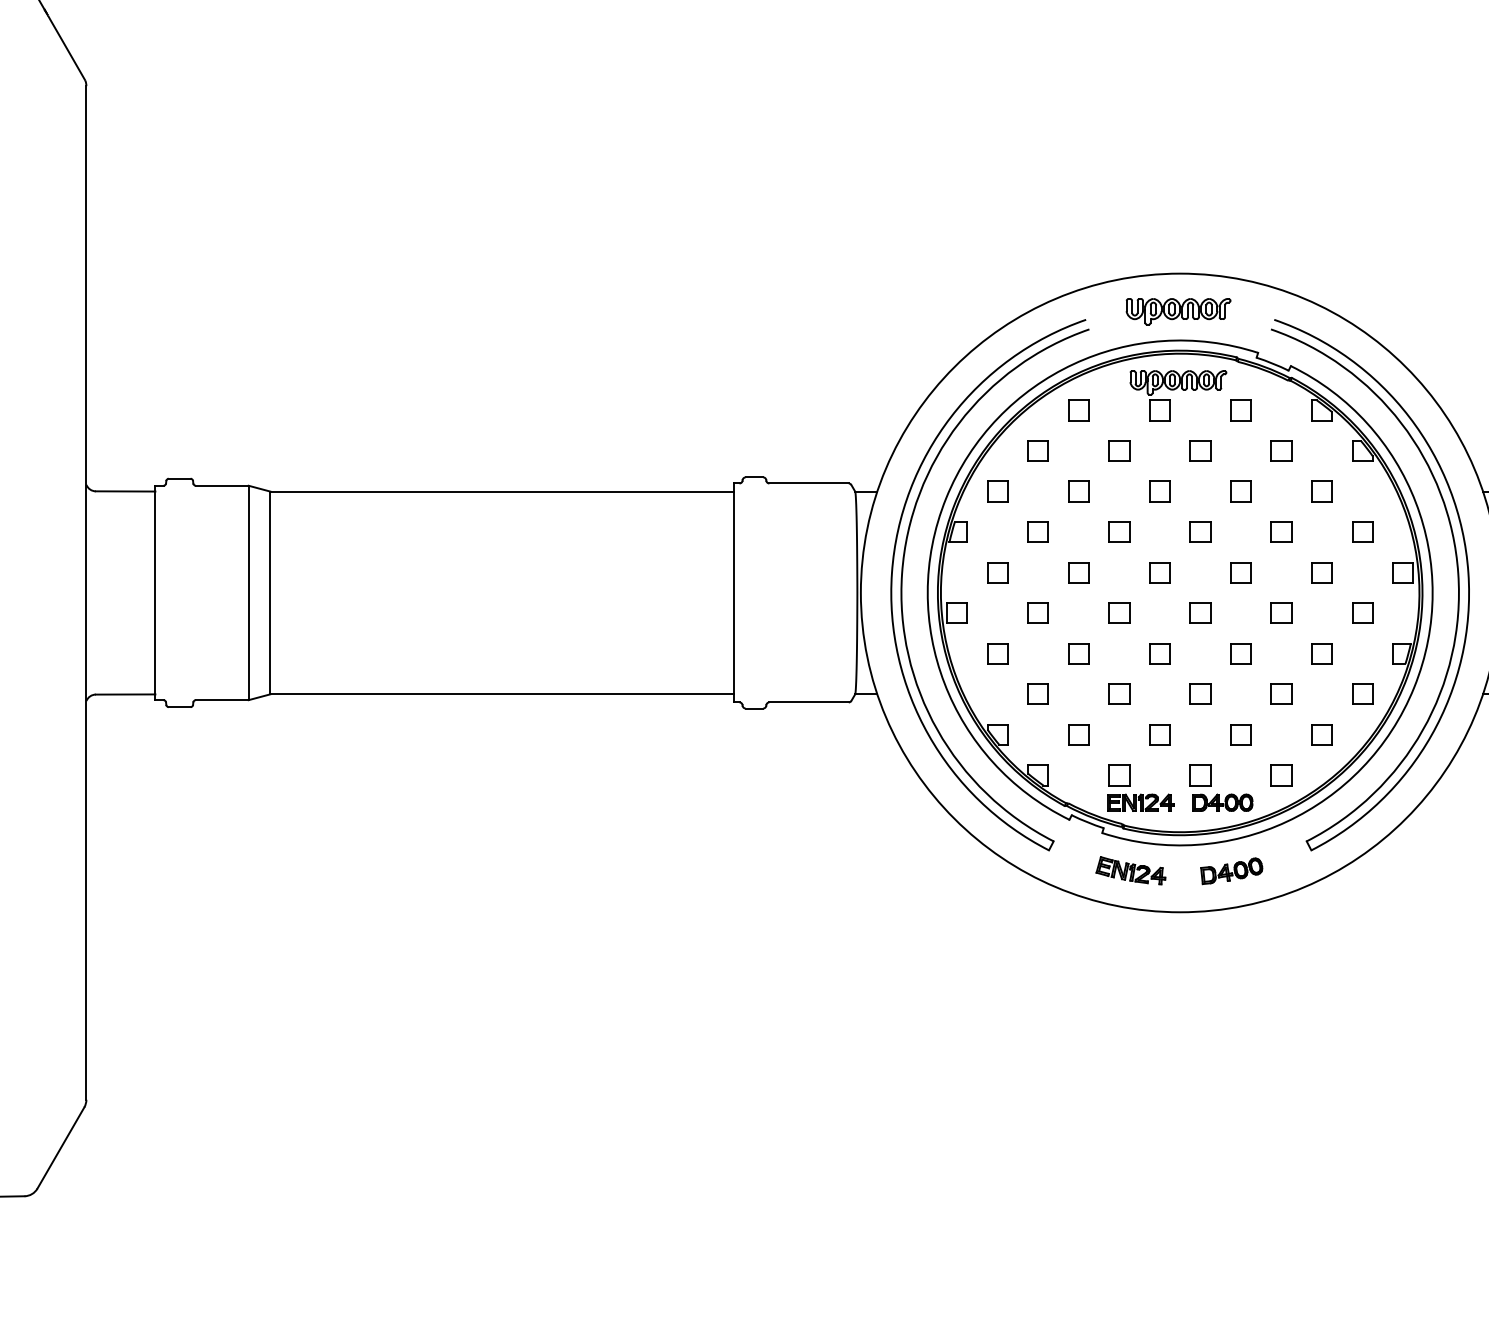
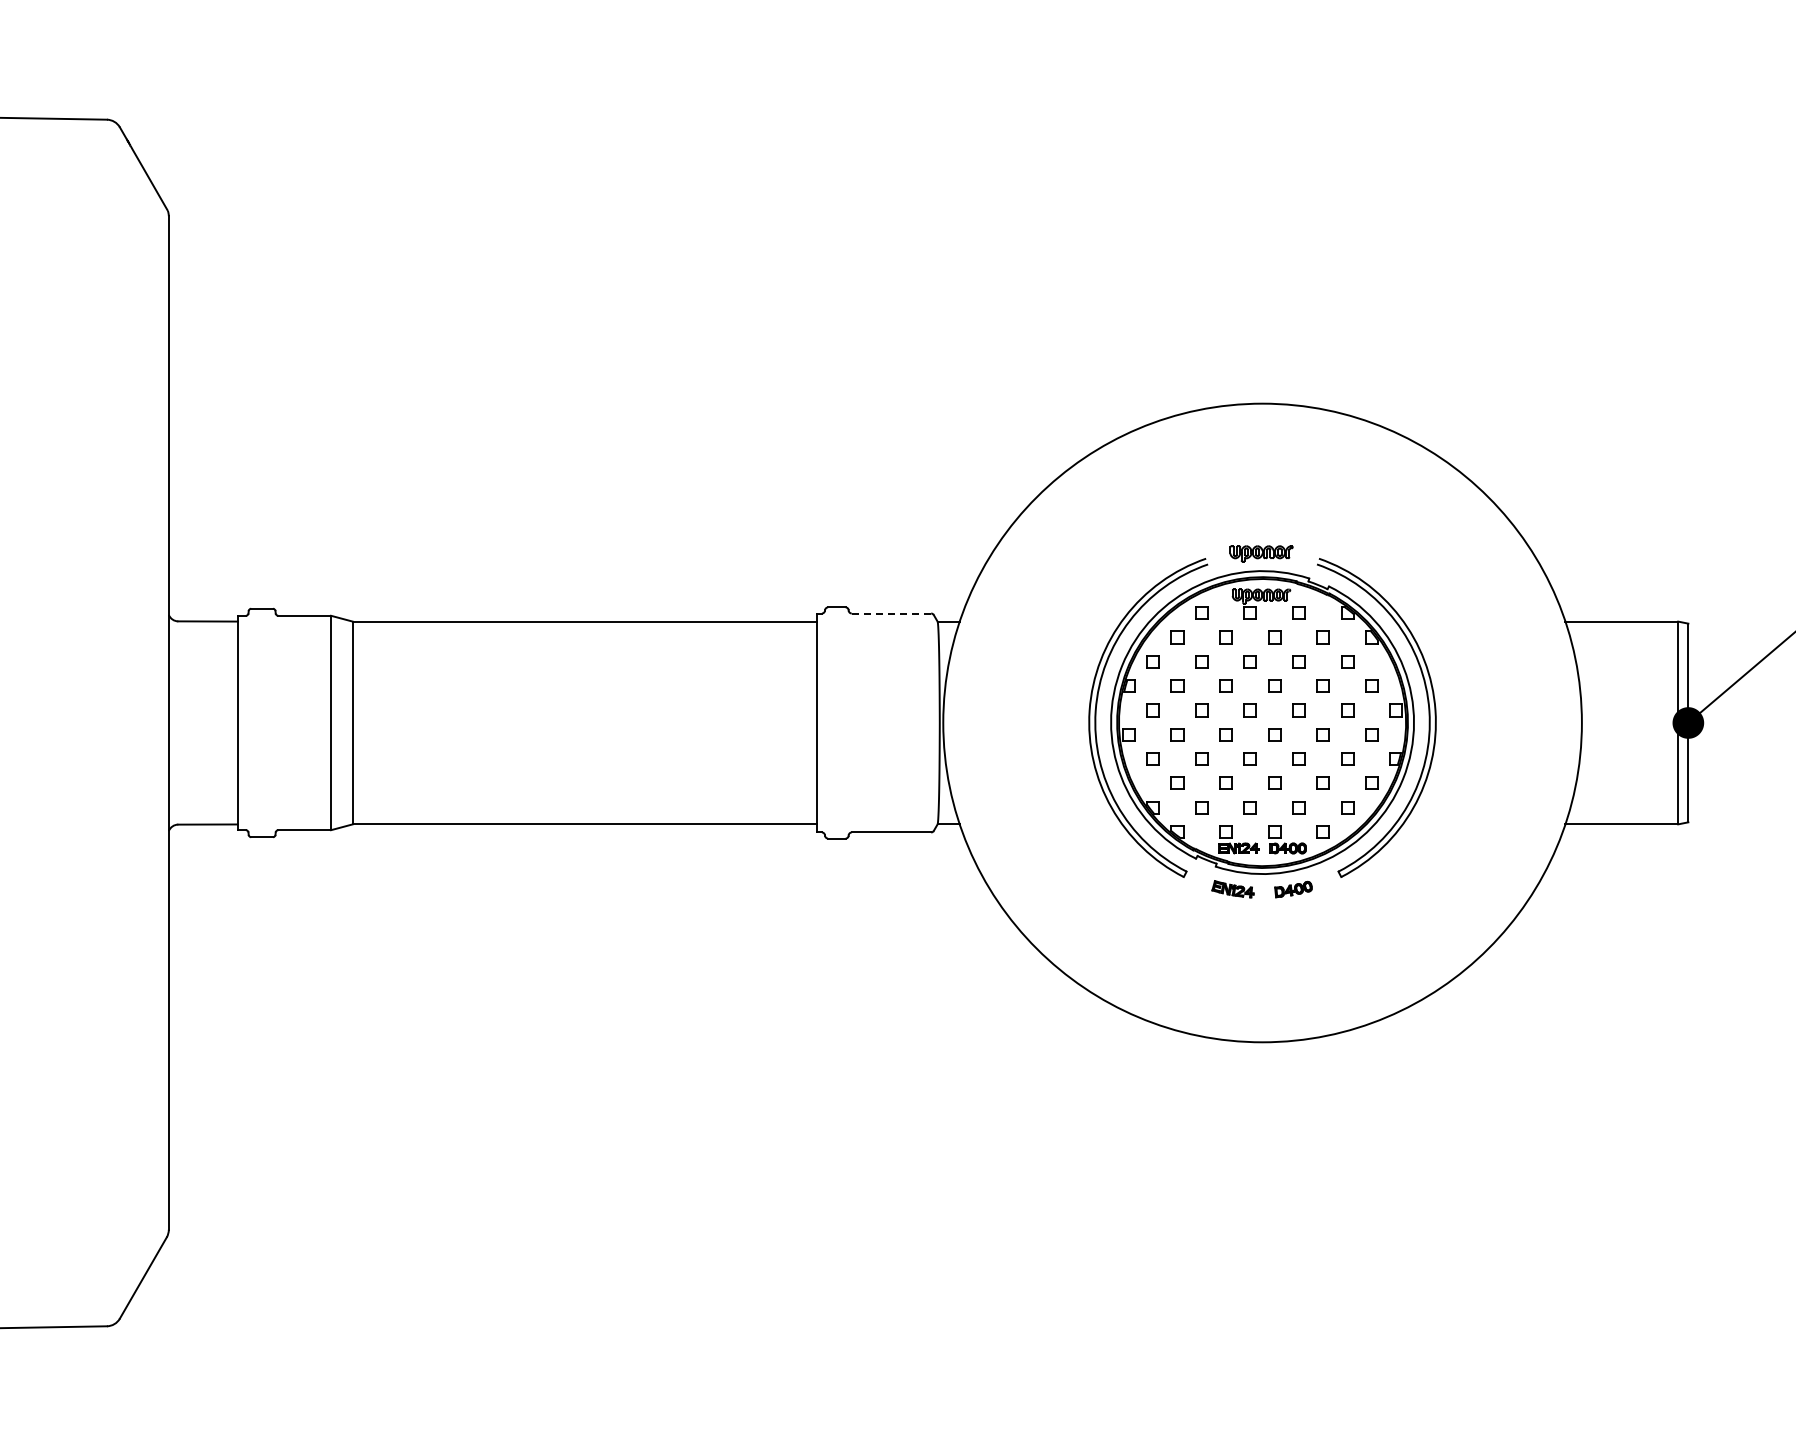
line: (809, 483) -> (891, 613), solid -> dashed
part: (1180, 591) -> (1262, 721), size x0.6

